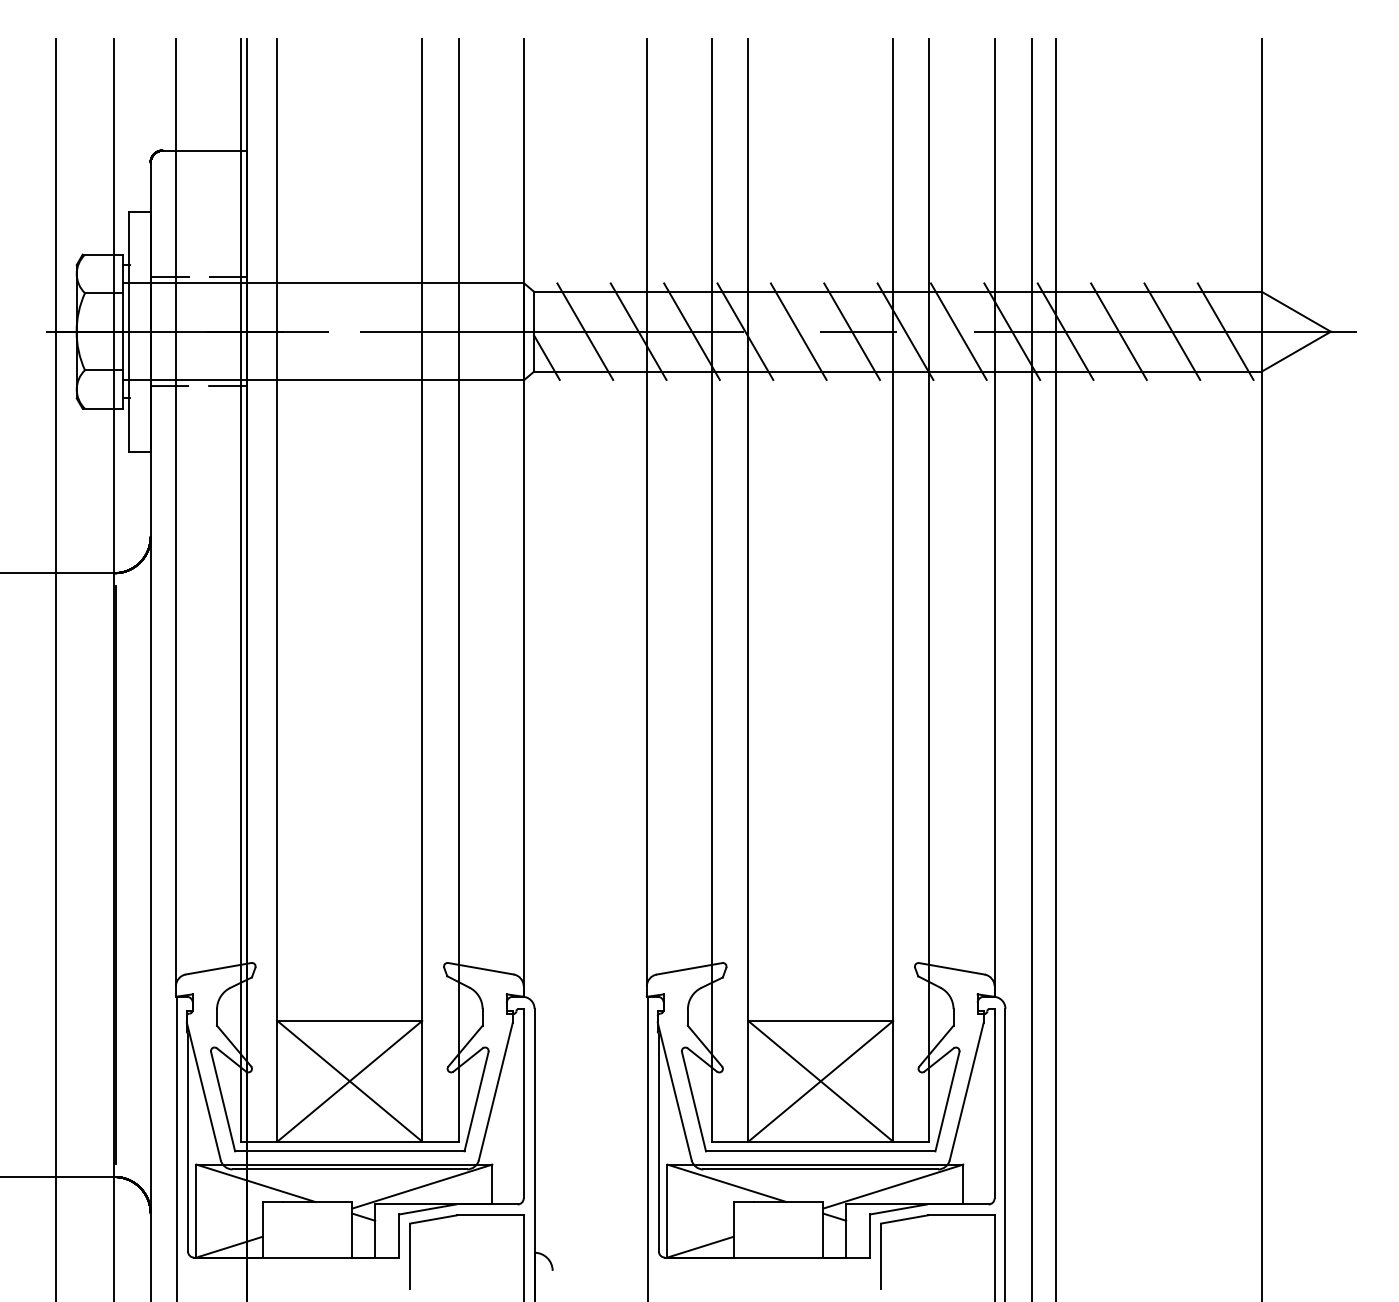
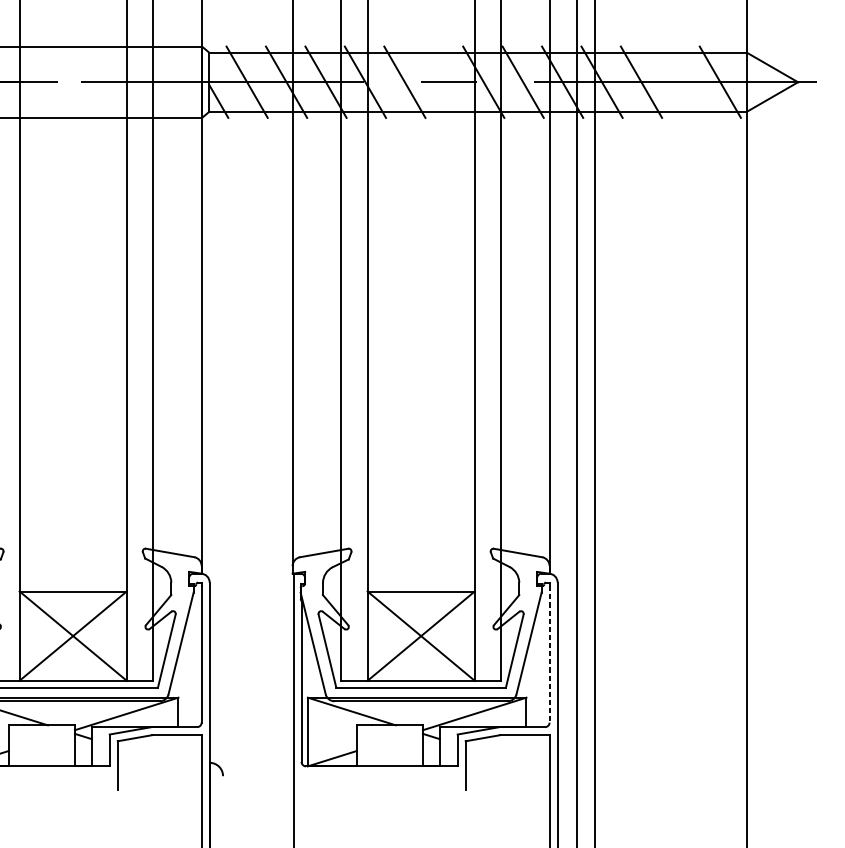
line: (851, 331) -> (443, 82), removed
line: (1172, 331) -> (681, 82), removed
line: (994, 1106) -> (549, 654), solid -> dashed

